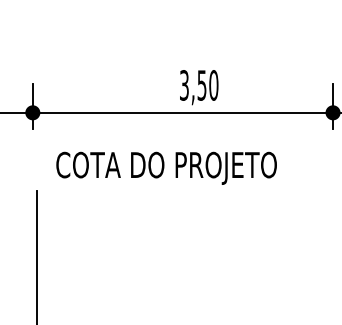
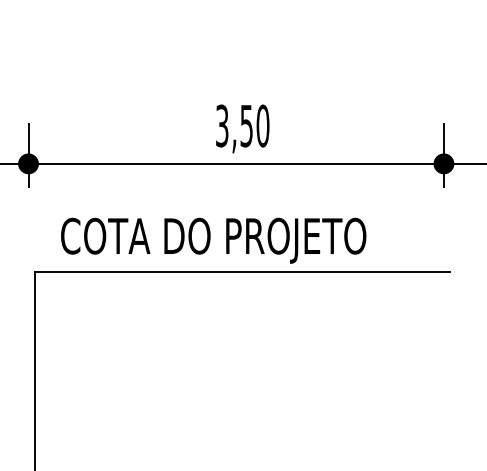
text: (199, 87) -> (242, 128), moved
line: (186, 191) -> (241, 272), added

